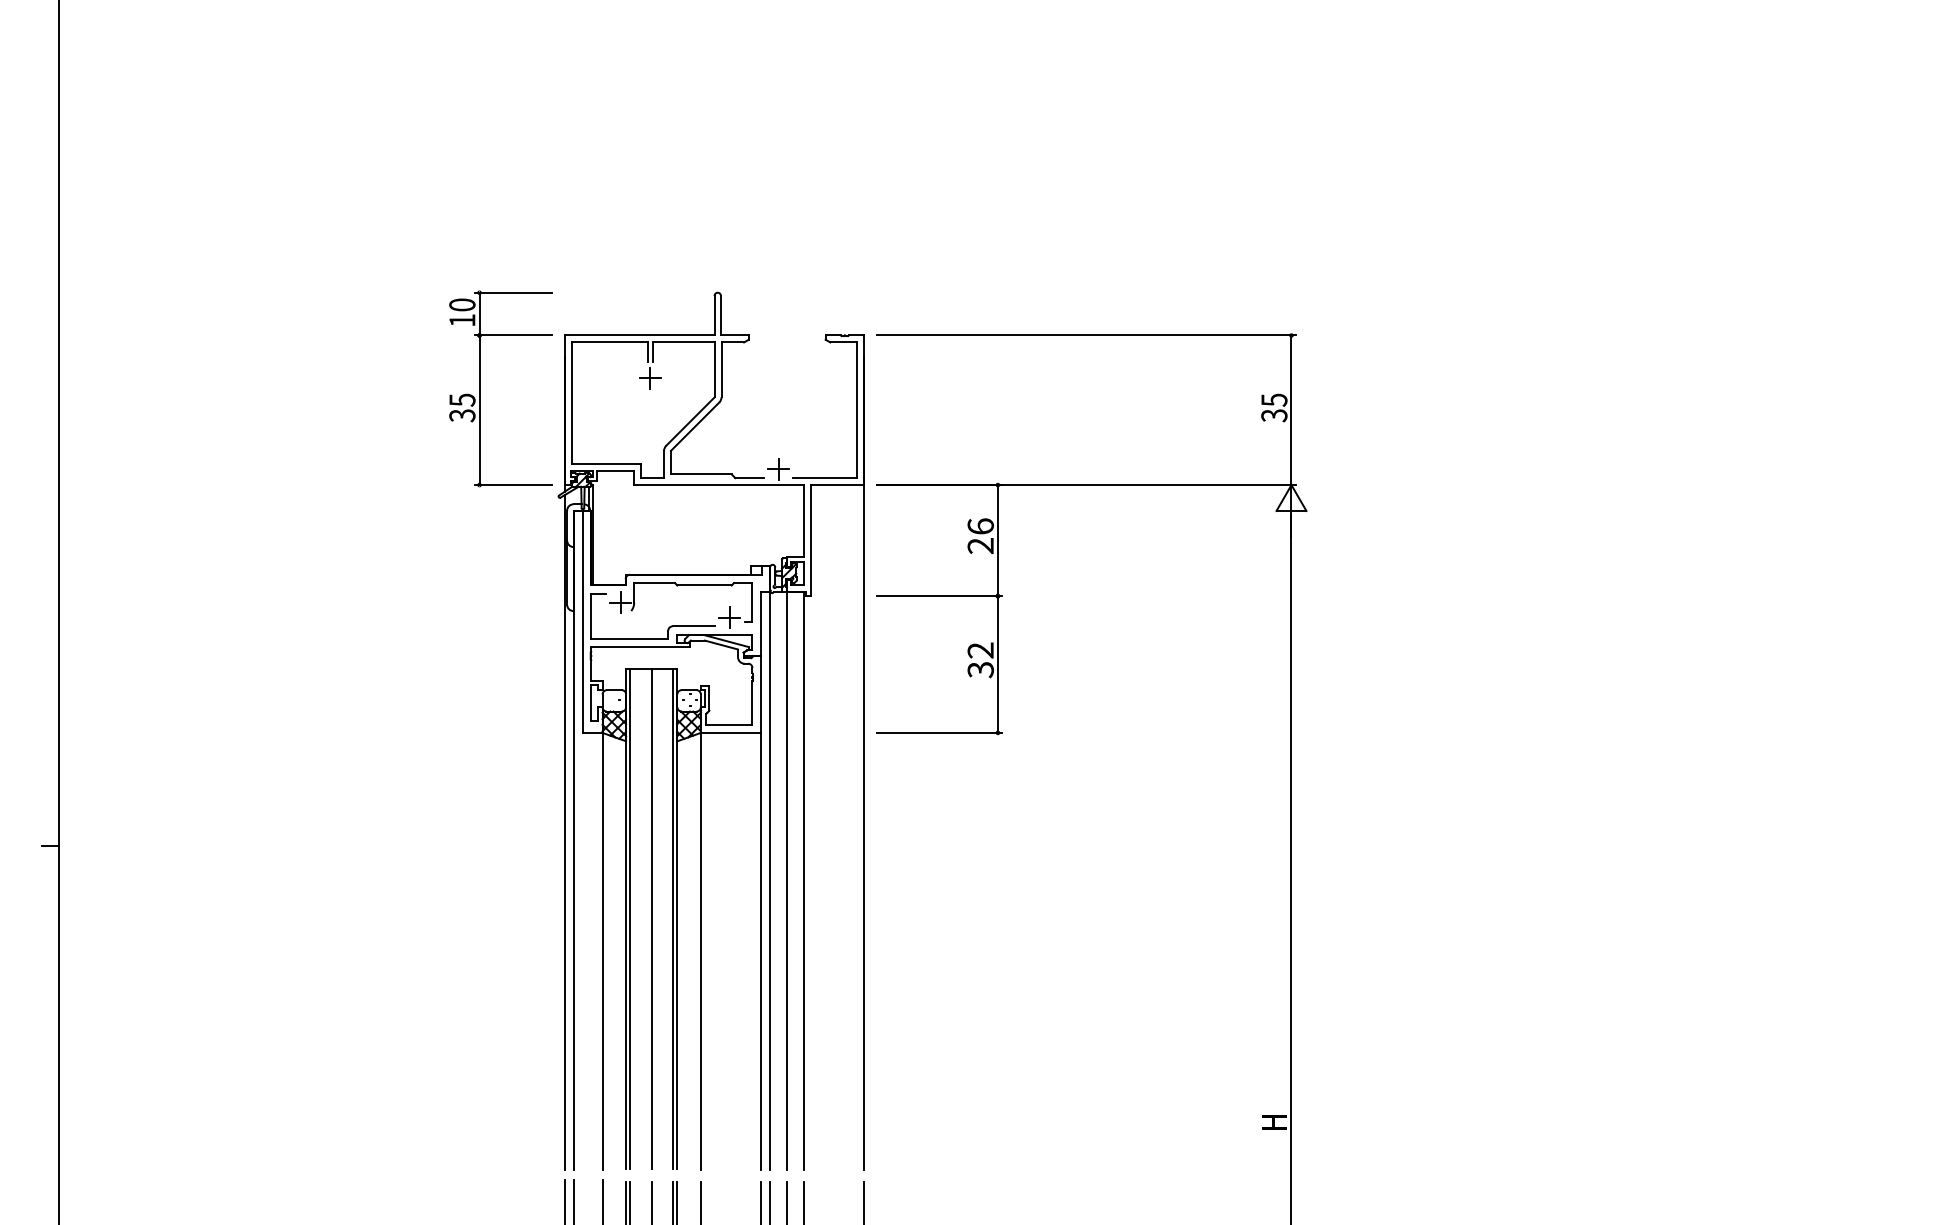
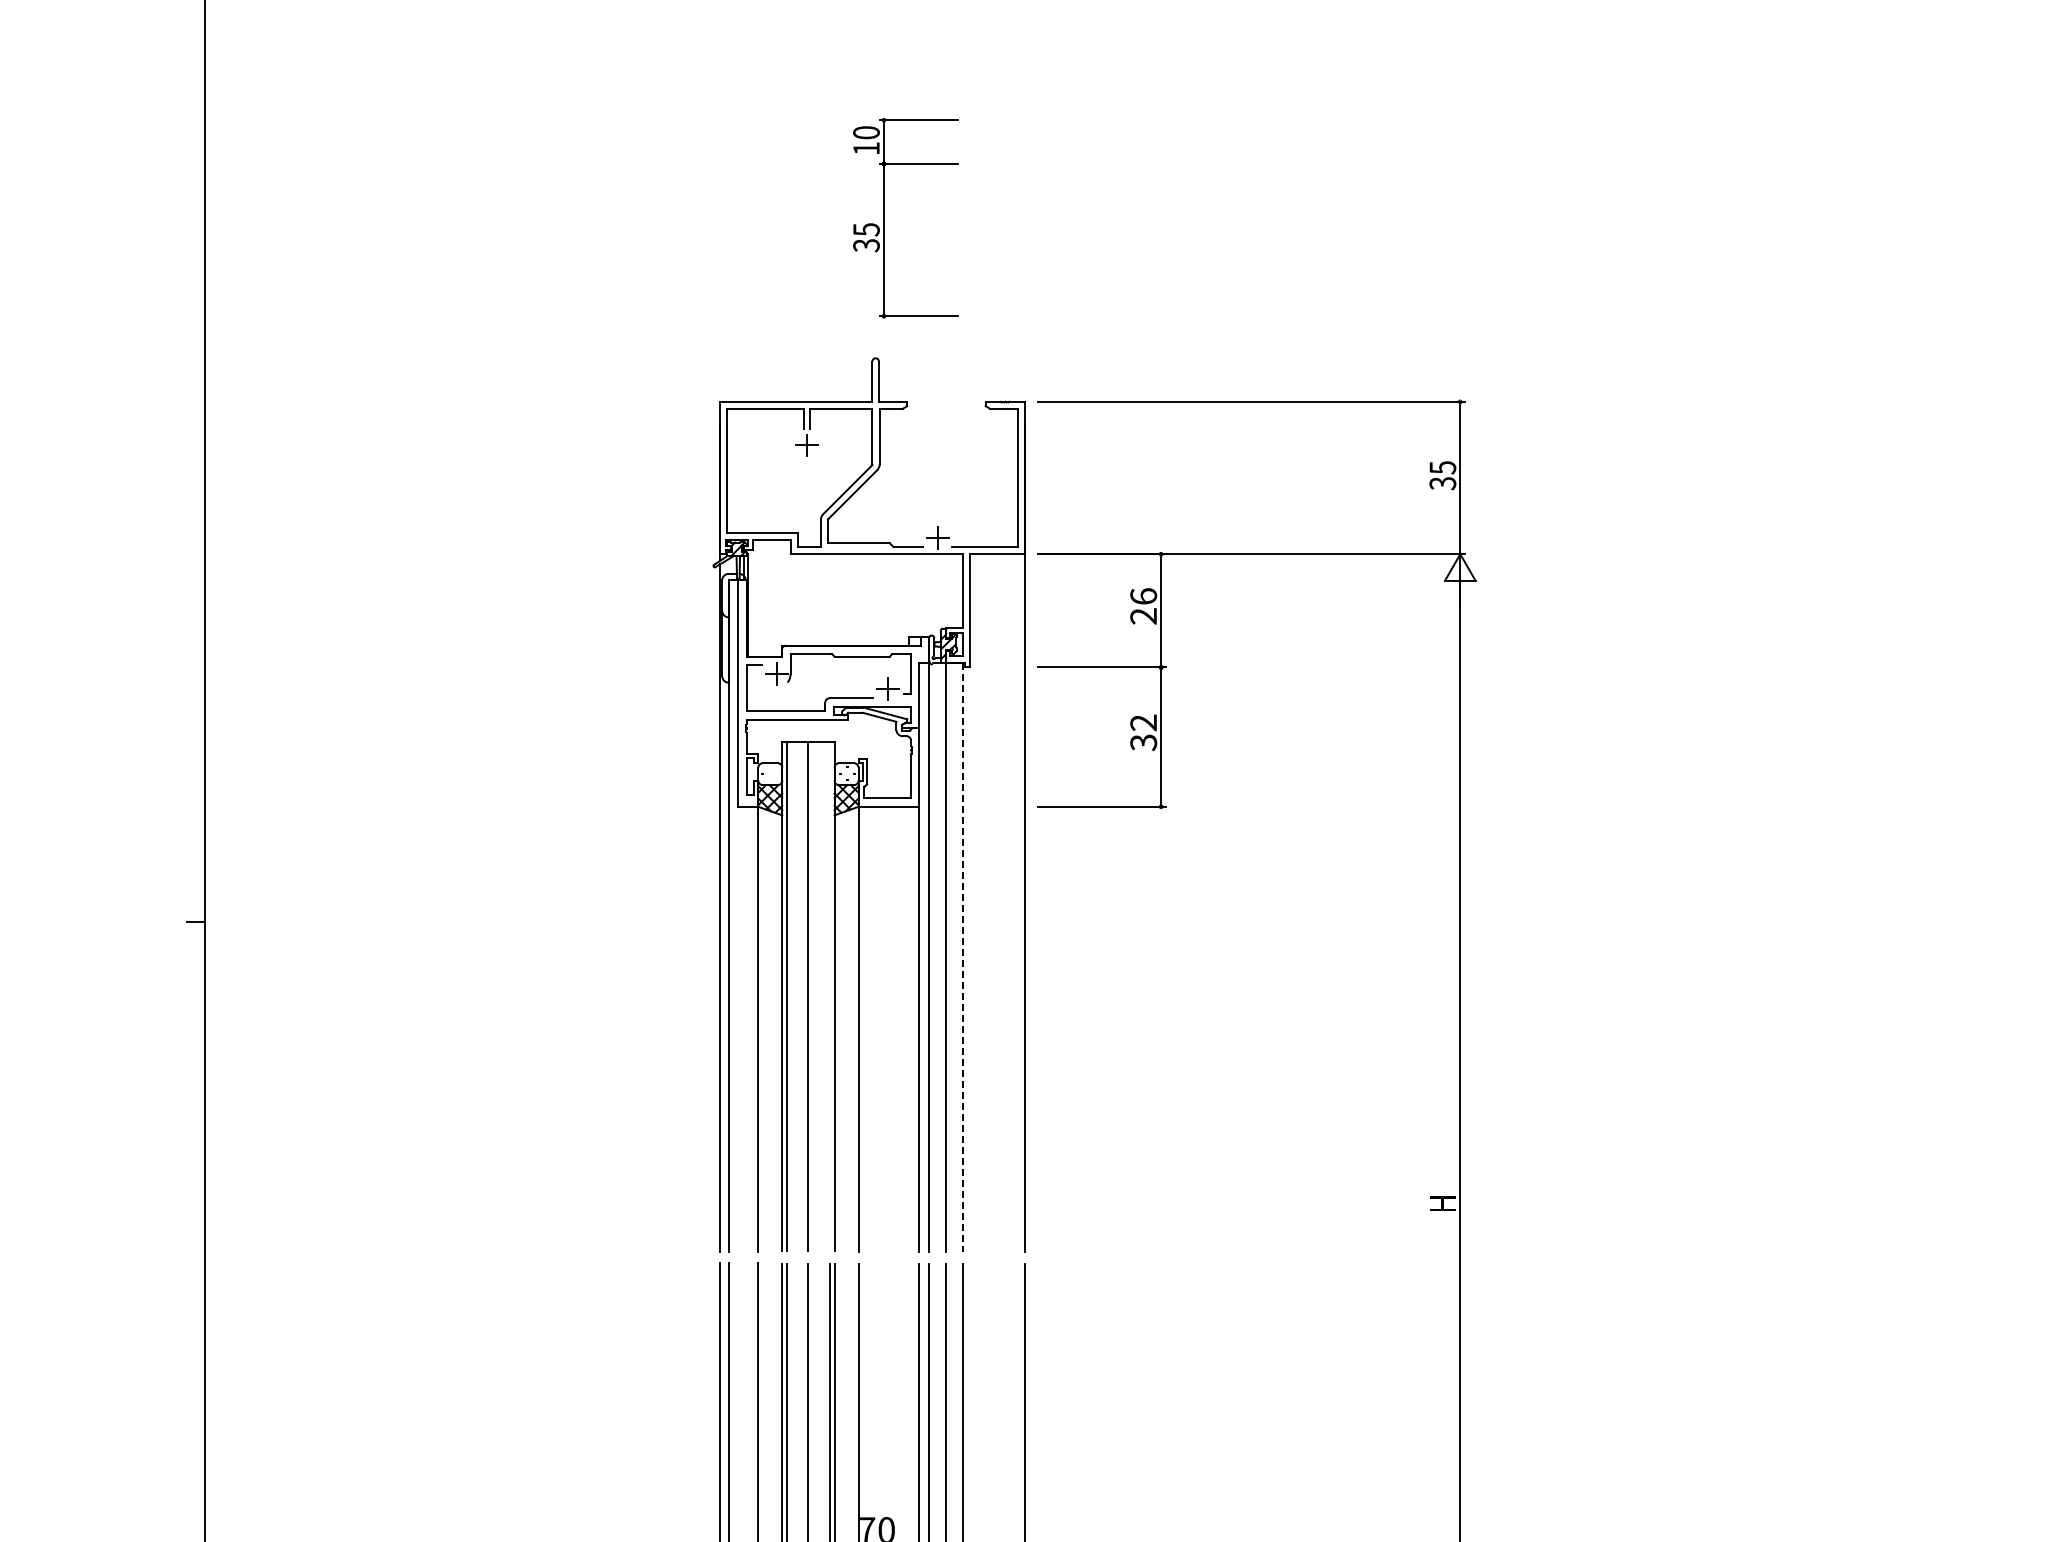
part: (480, 389) -> (884, 218), moved
line: (803, 880) -> (963, 957), solid -> dashed
line: (673, 918) -> (830, 995), removed

